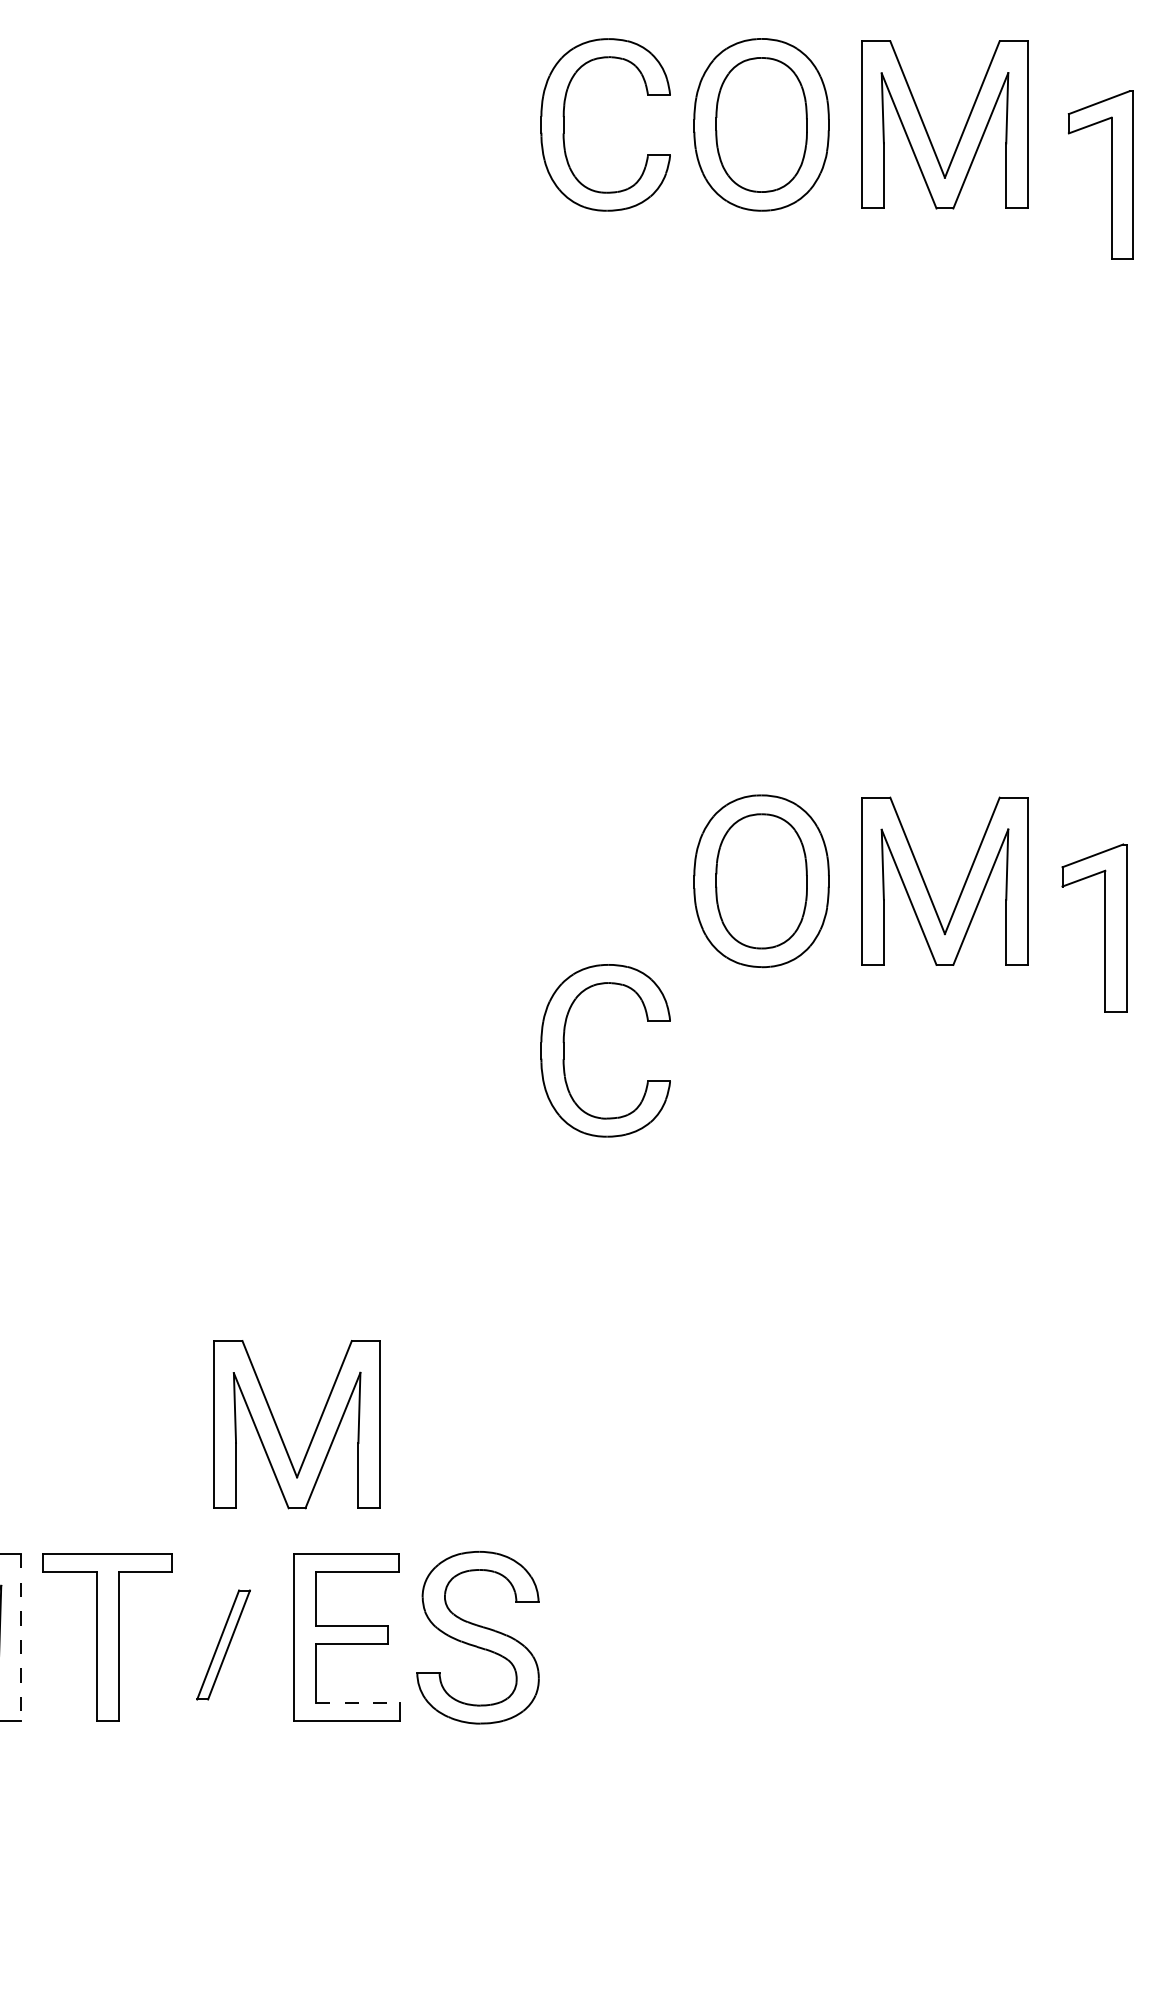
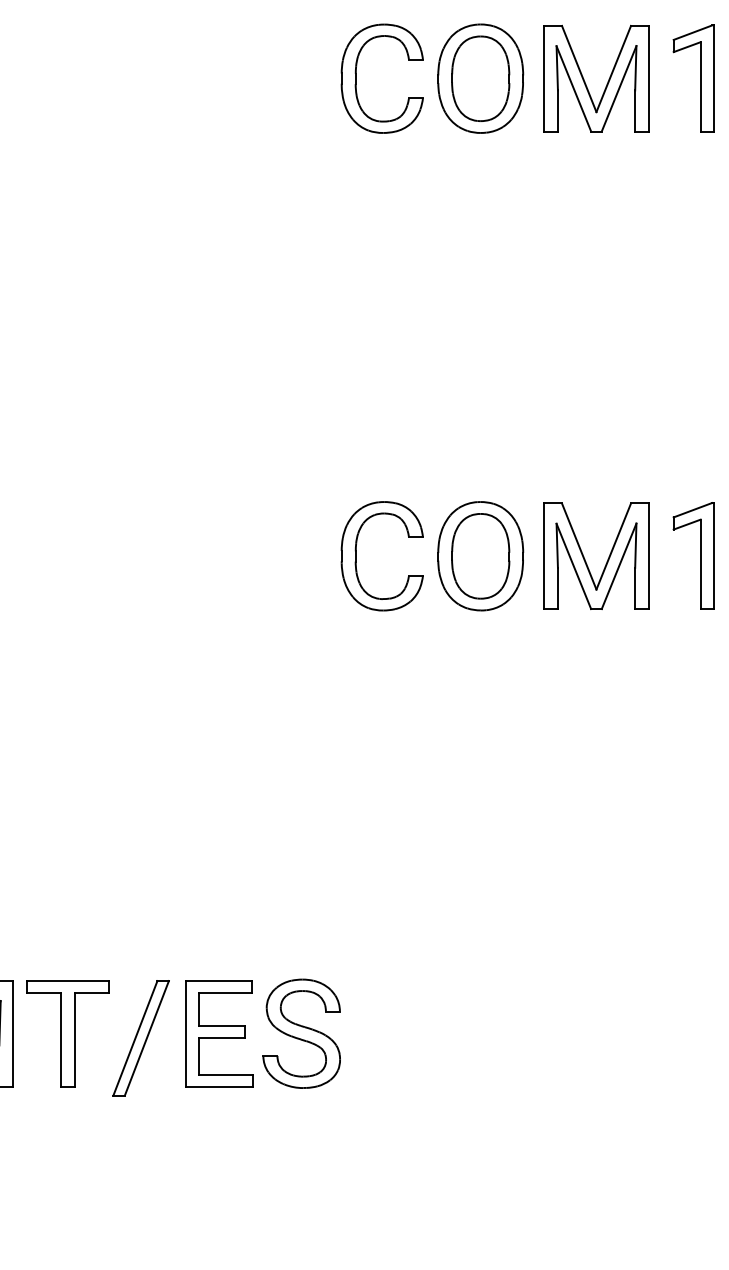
part: (1111, 175) -> (700, 78), moved
part: (1104, 927) -> (700, 555), moved
part: (564, 1051) -> (356, 556), moved
part: (281, 1432) -> (177, 904), removed
line: (21, 1637) -> (13, 1033), dashed -> solid
part: (222, 1645) -> (140, 1038), size x1.67
line: (357, 1703) -> (225, 1075), dashed -> solid

